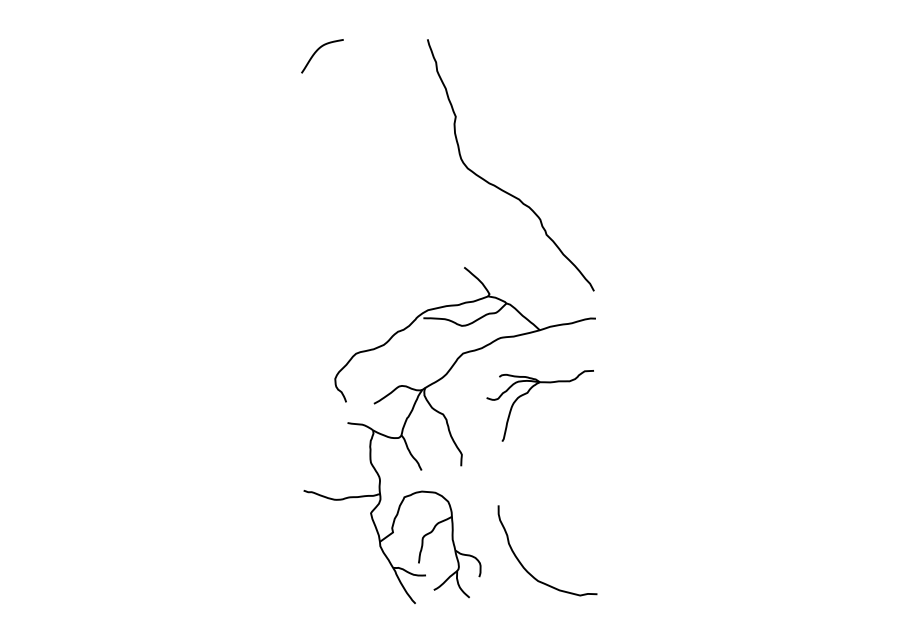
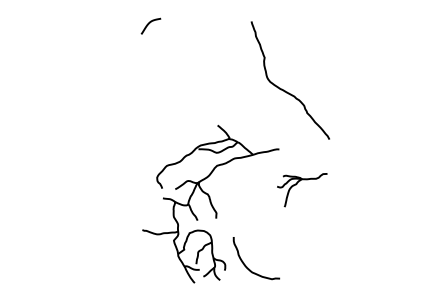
curve: (493, 182) -> (282, 88), moved
part: (530, 393) -> (297, 184), moved

